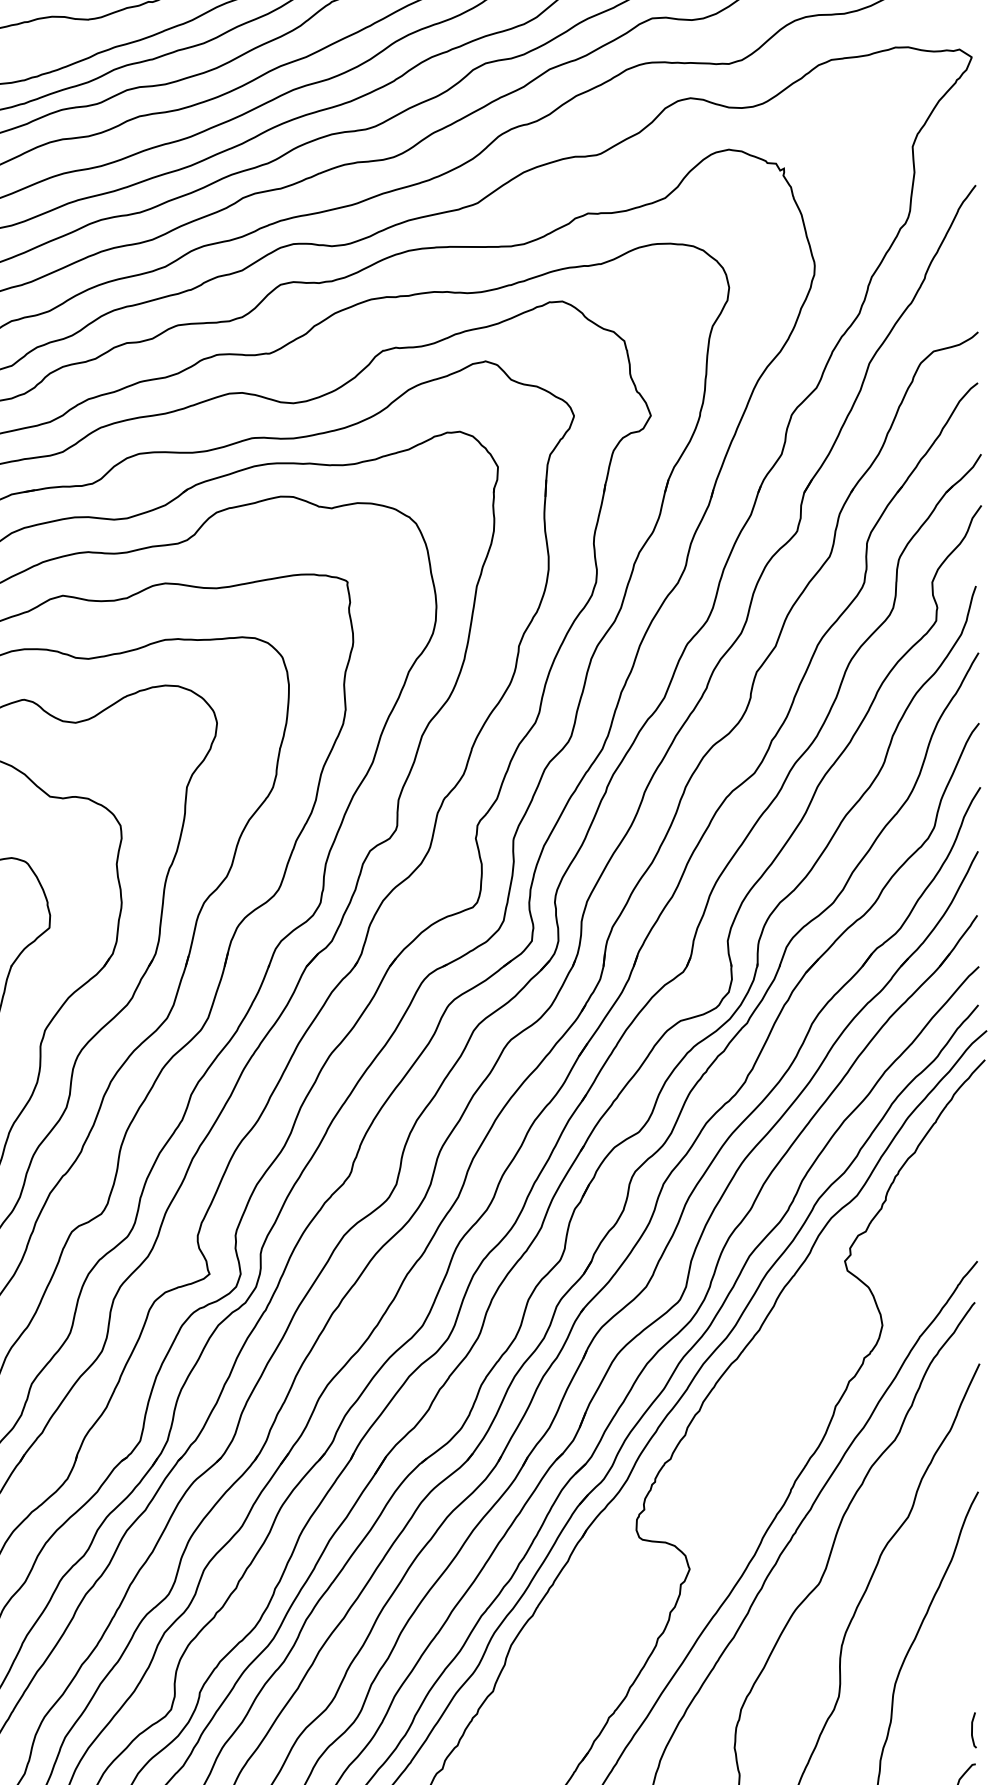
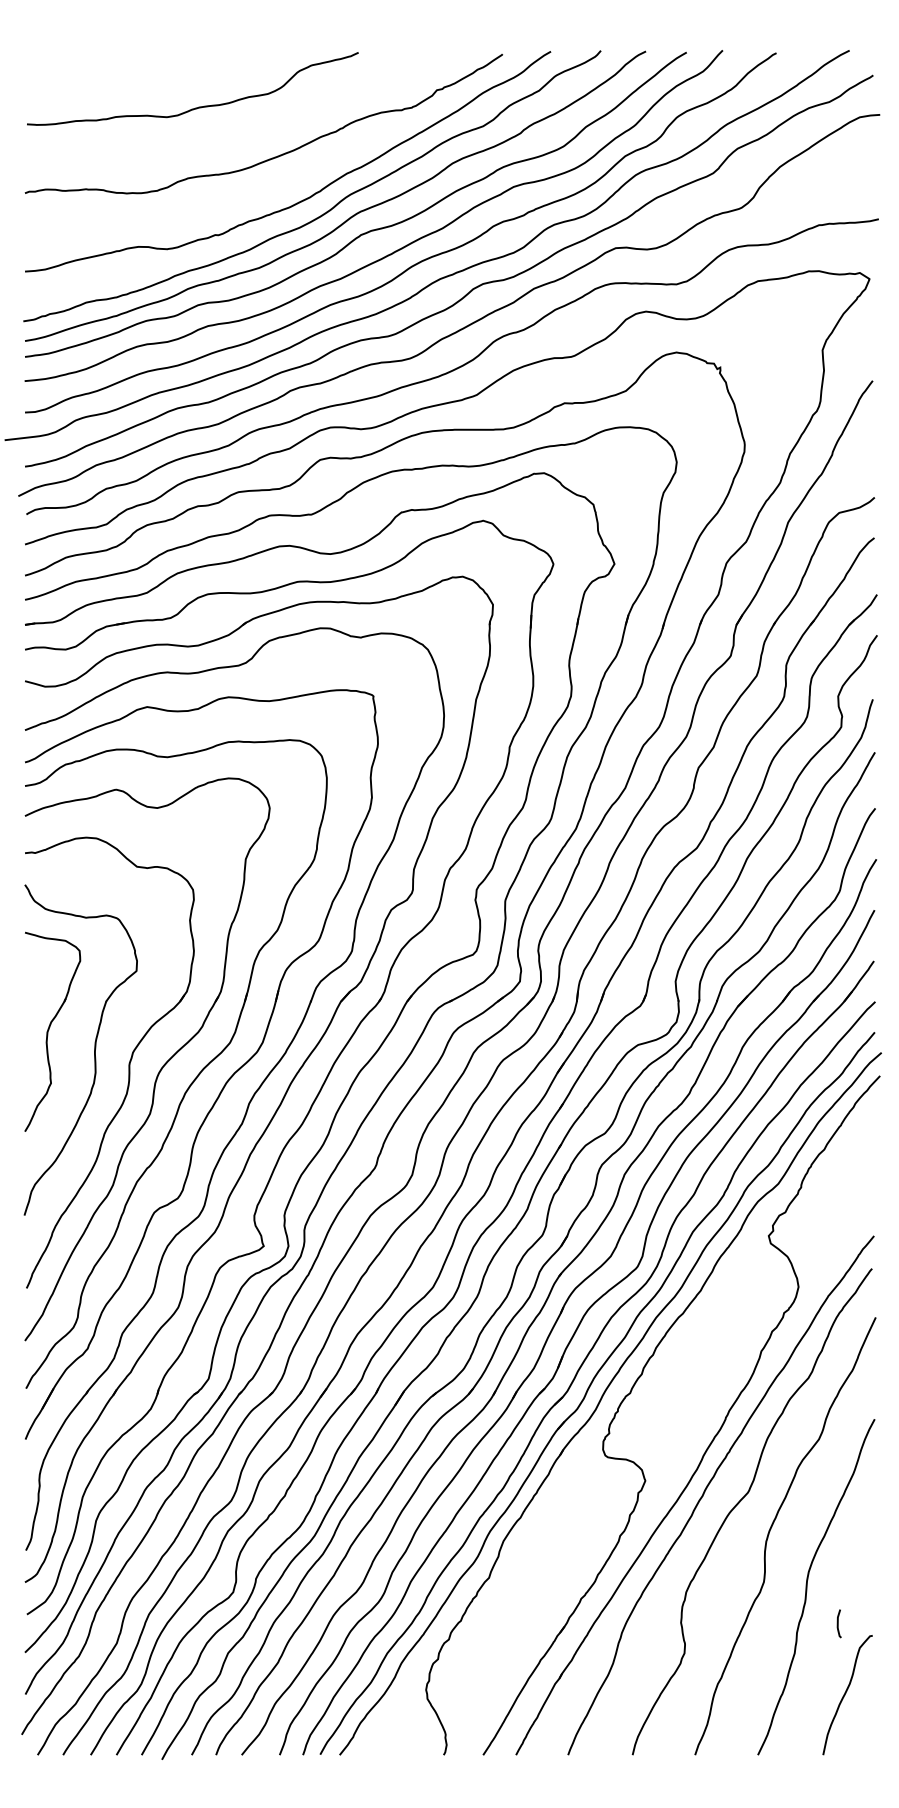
curve: (972, 1729) -> (838, 1623), moved

